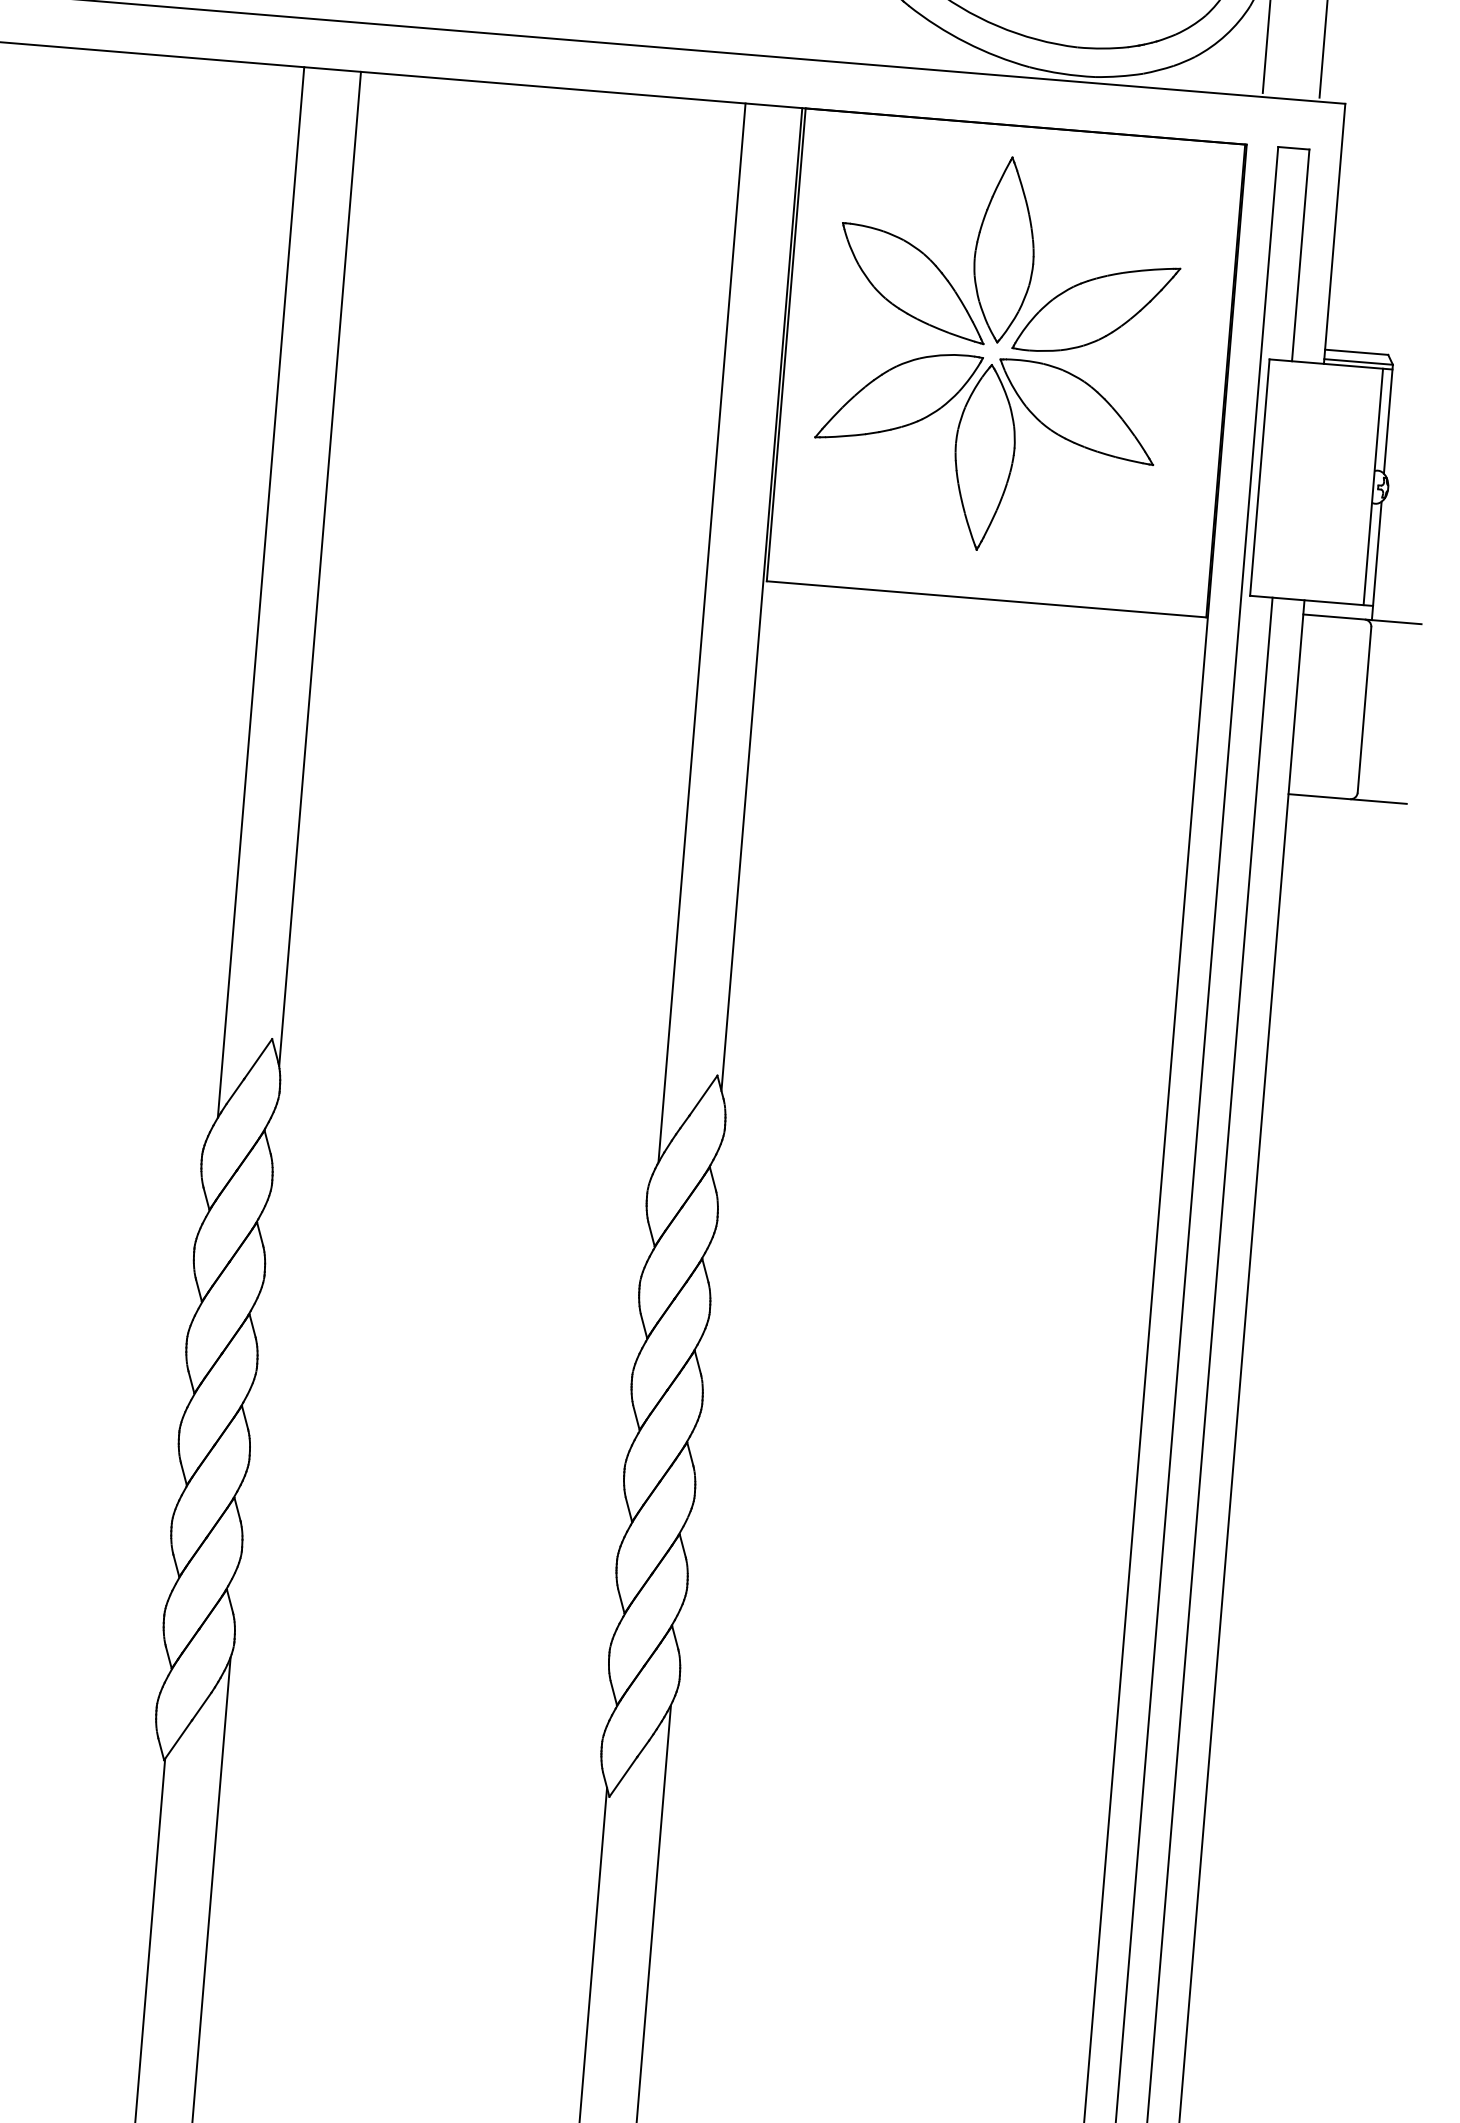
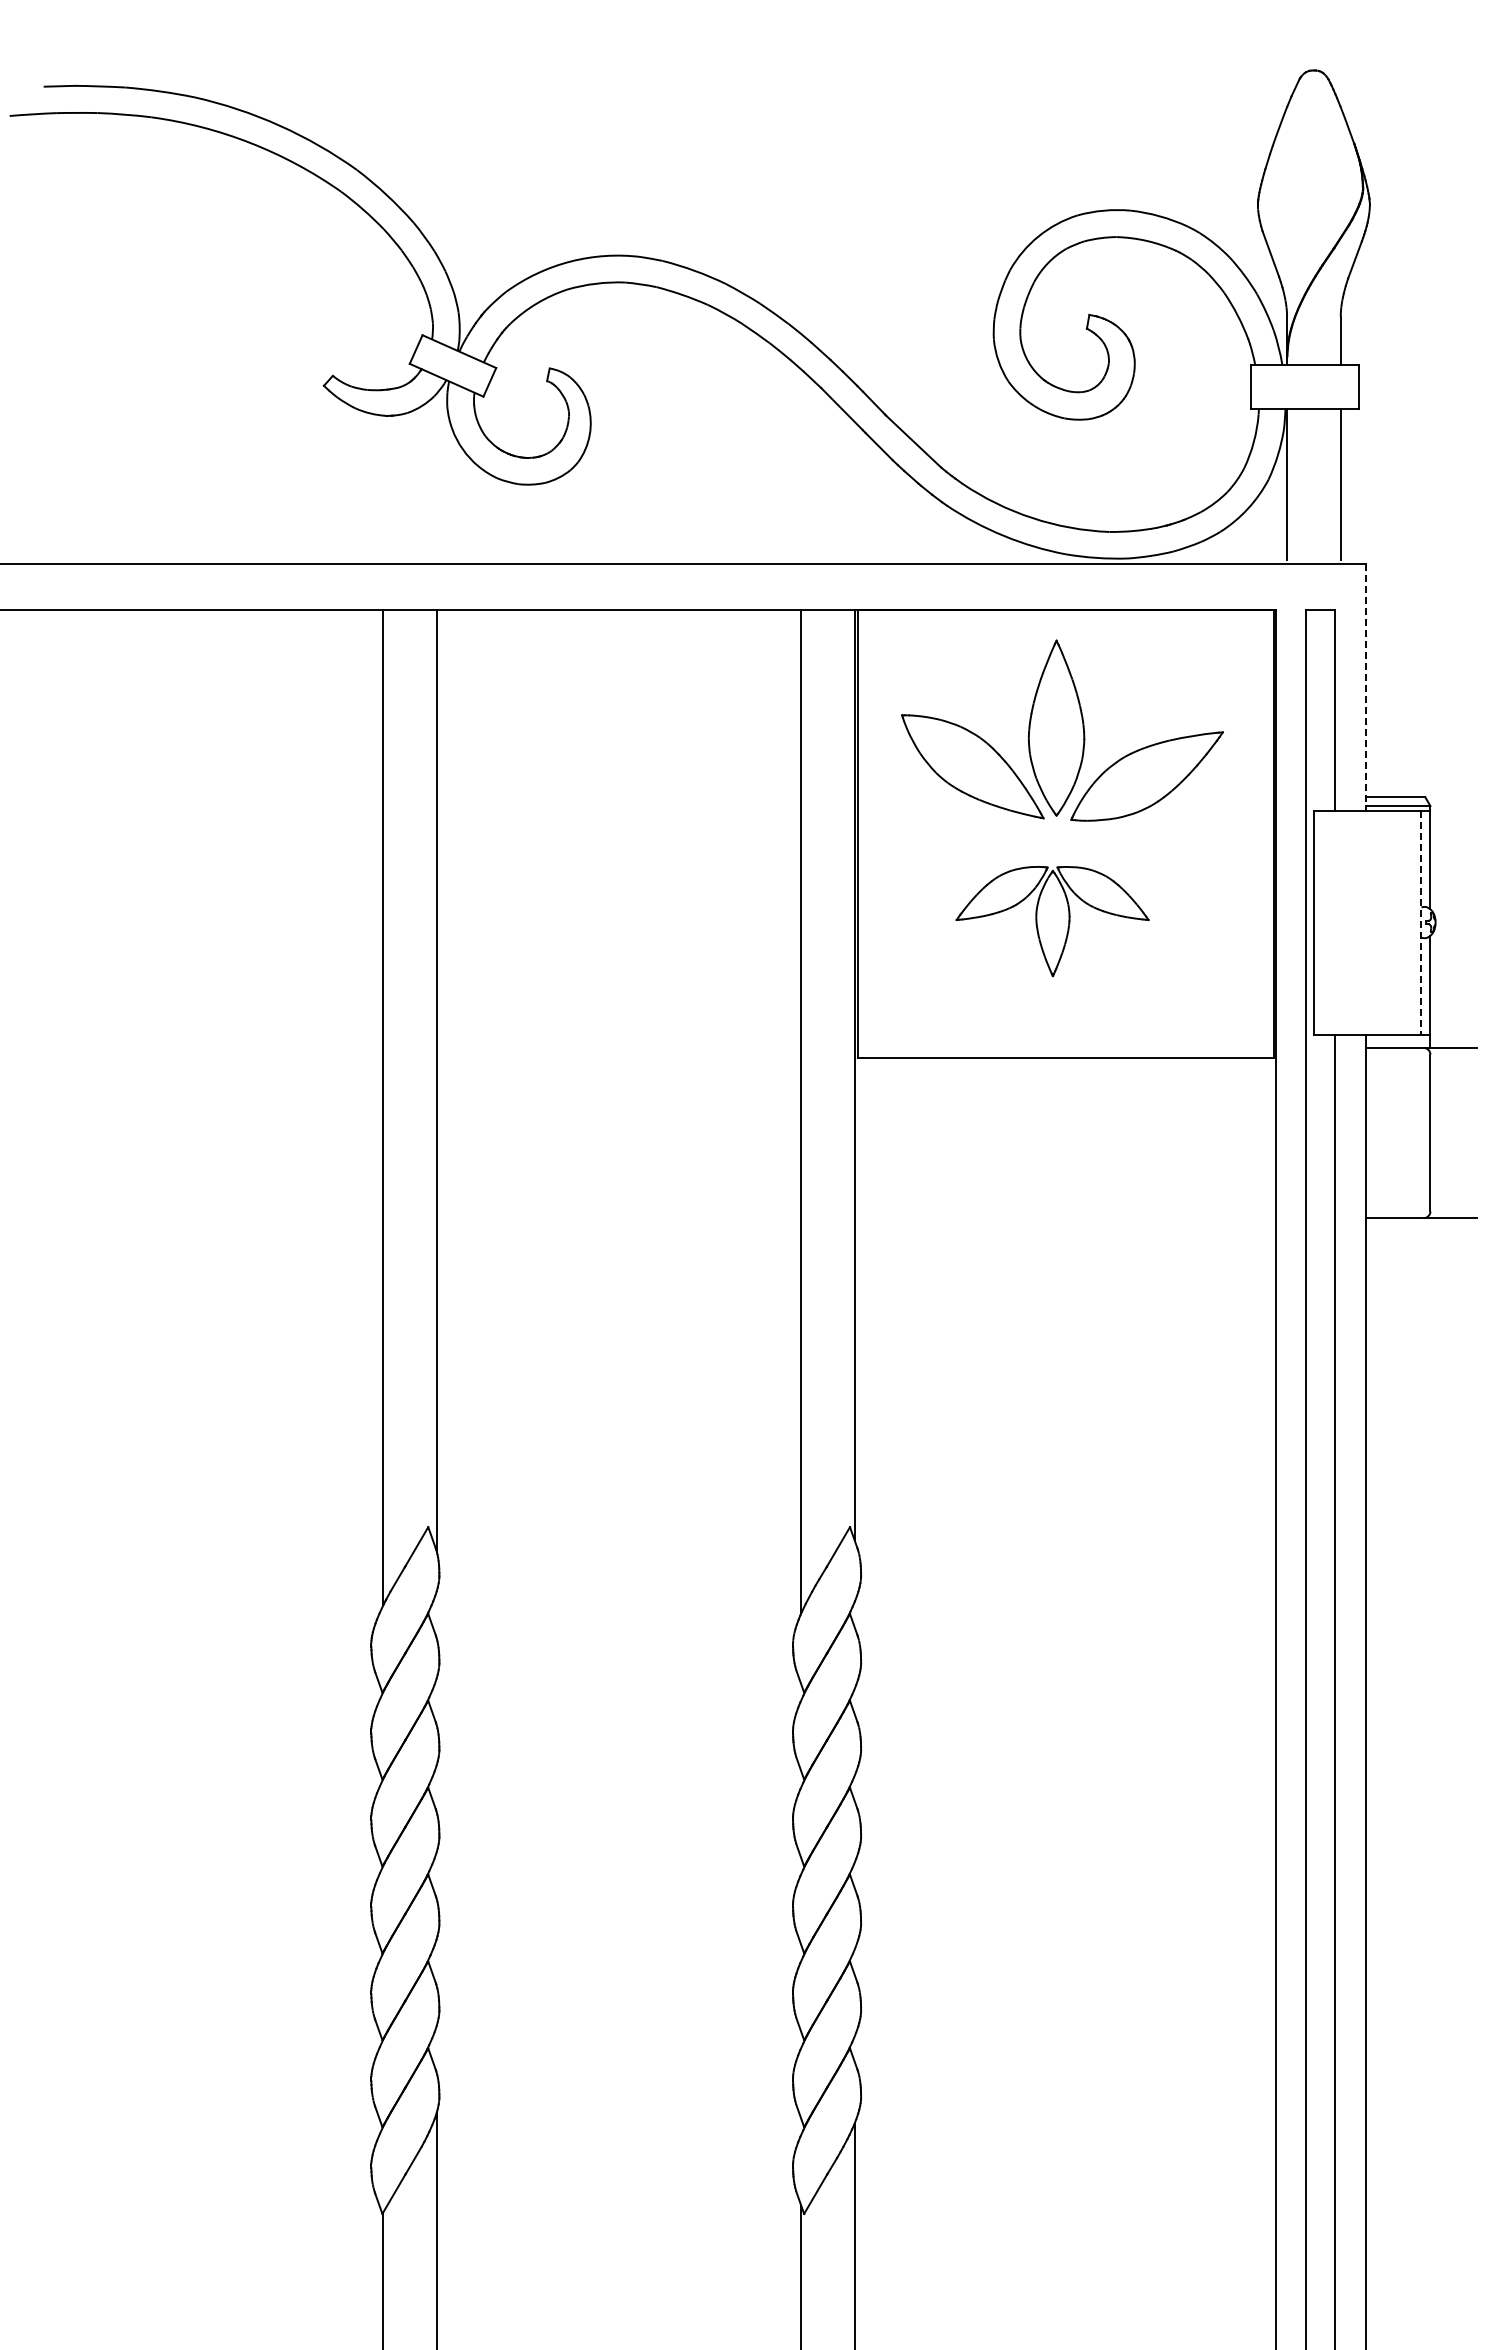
line: (1334, 233) -> (1365, 687), solid -> dashed
part: (983, 453) -> (1052, 921), size x0.6
line: (1373, 486) -> (1421, 922), solid -> dashed

